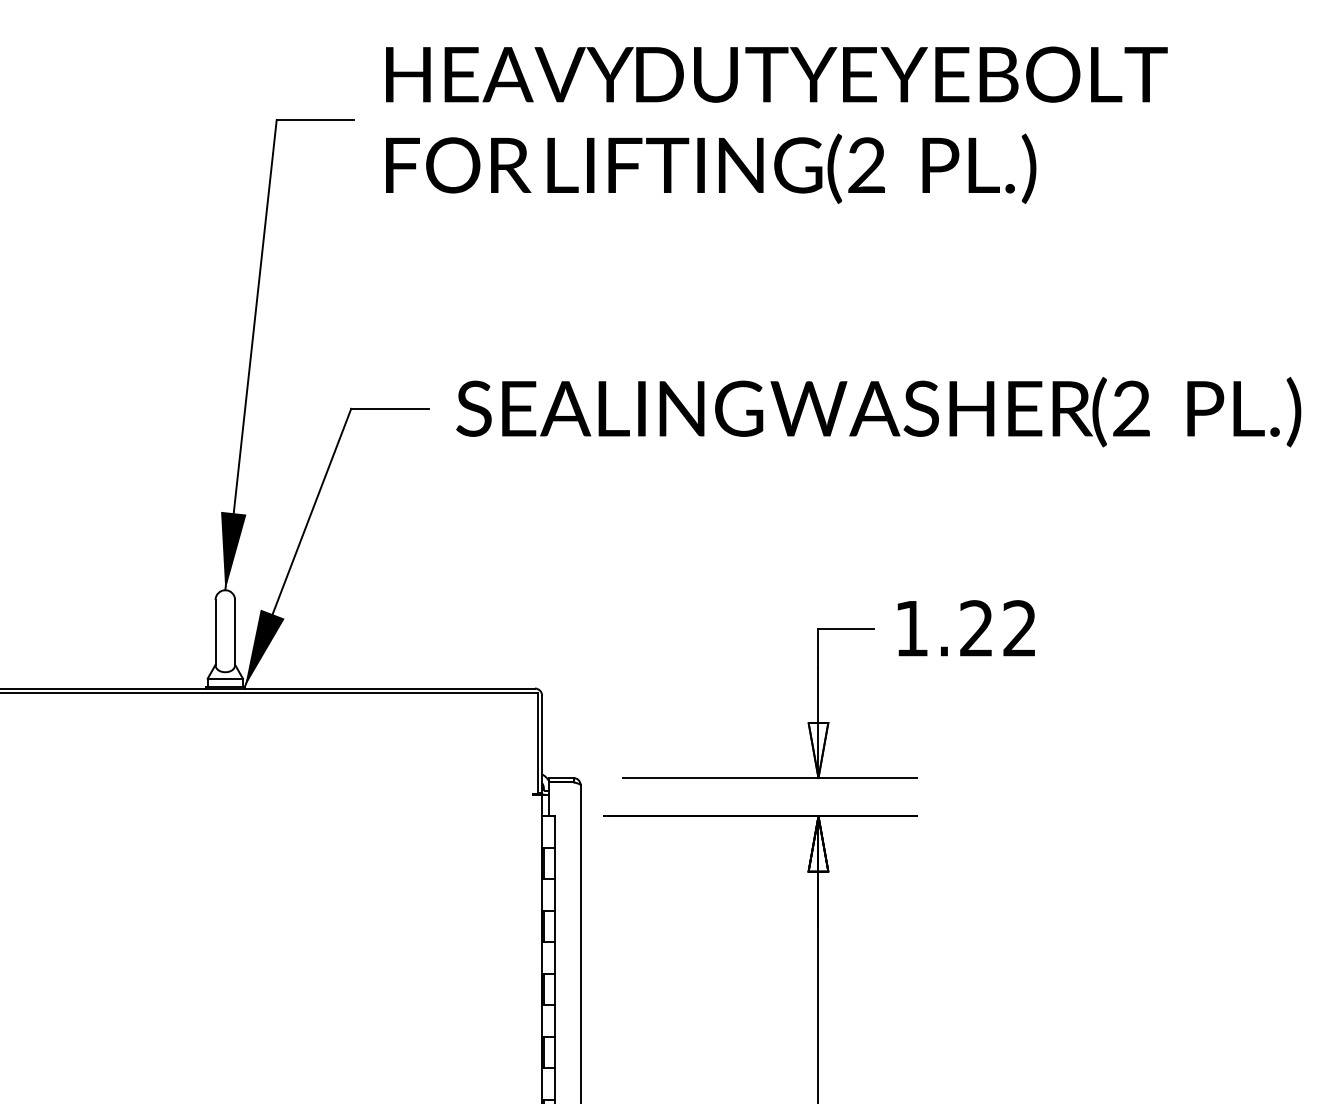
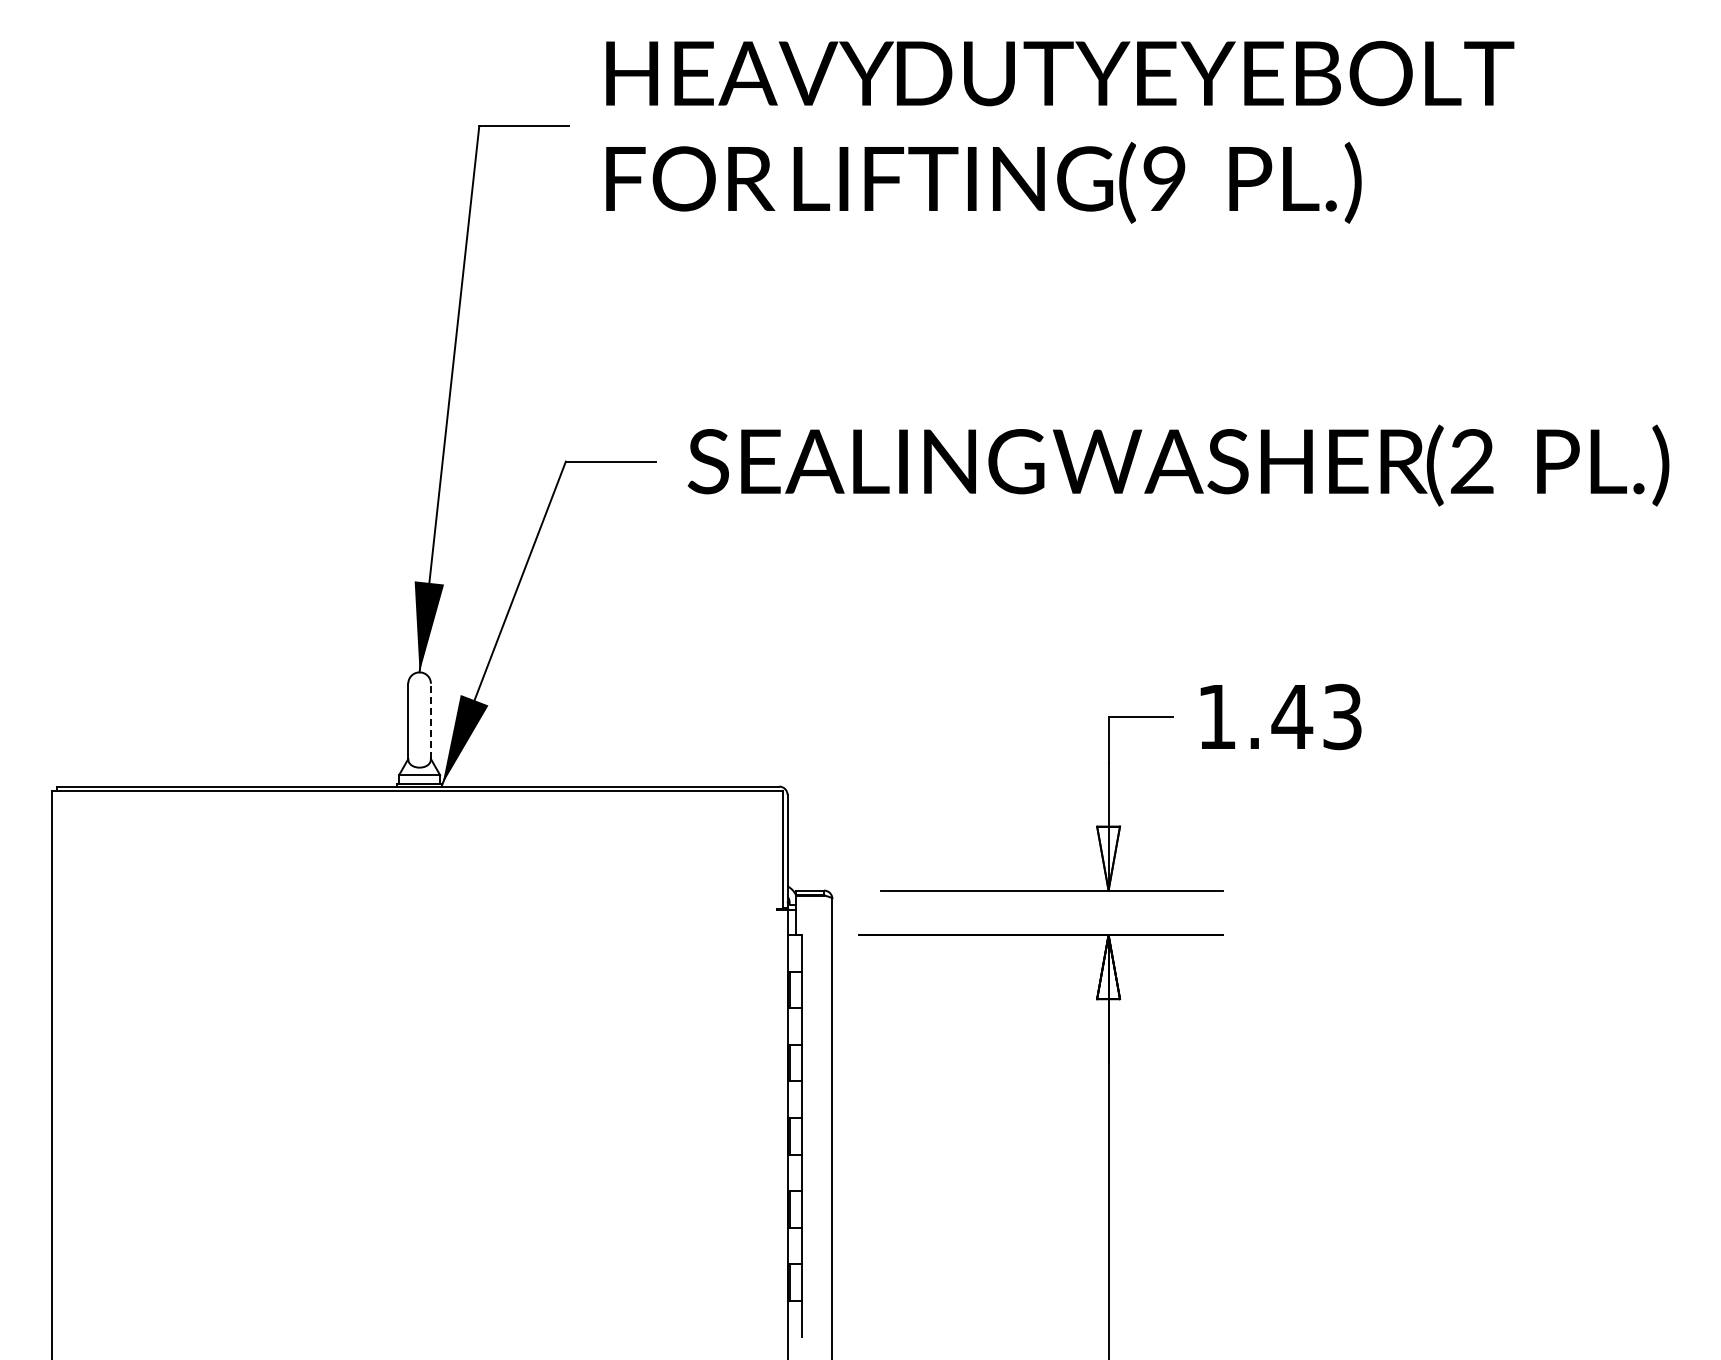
text: (866, 165) -> (1164, 178), (2 -> (9
text: (997, 628) -> (1316, 716), 1.22 -> 1.43
line: (234, 632) -> (430, 721), solid -> dashed

